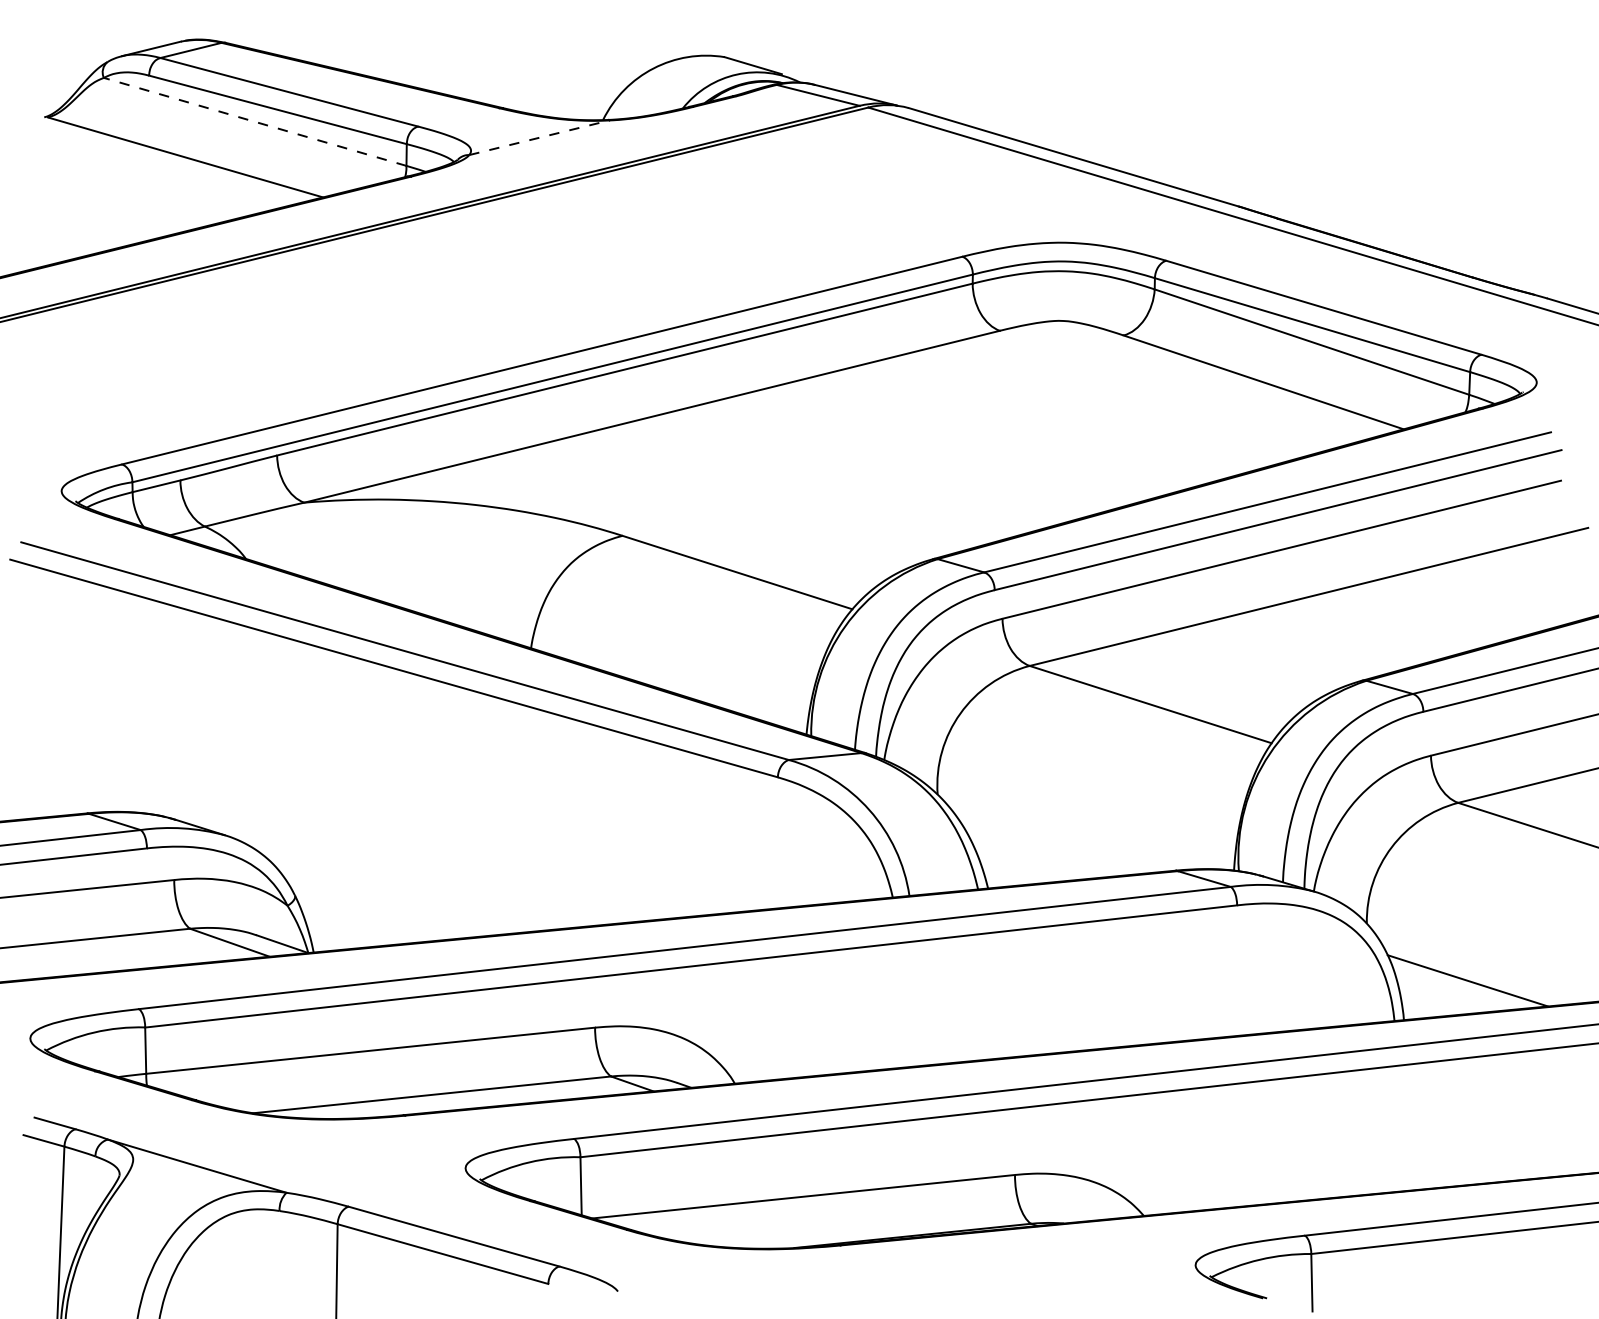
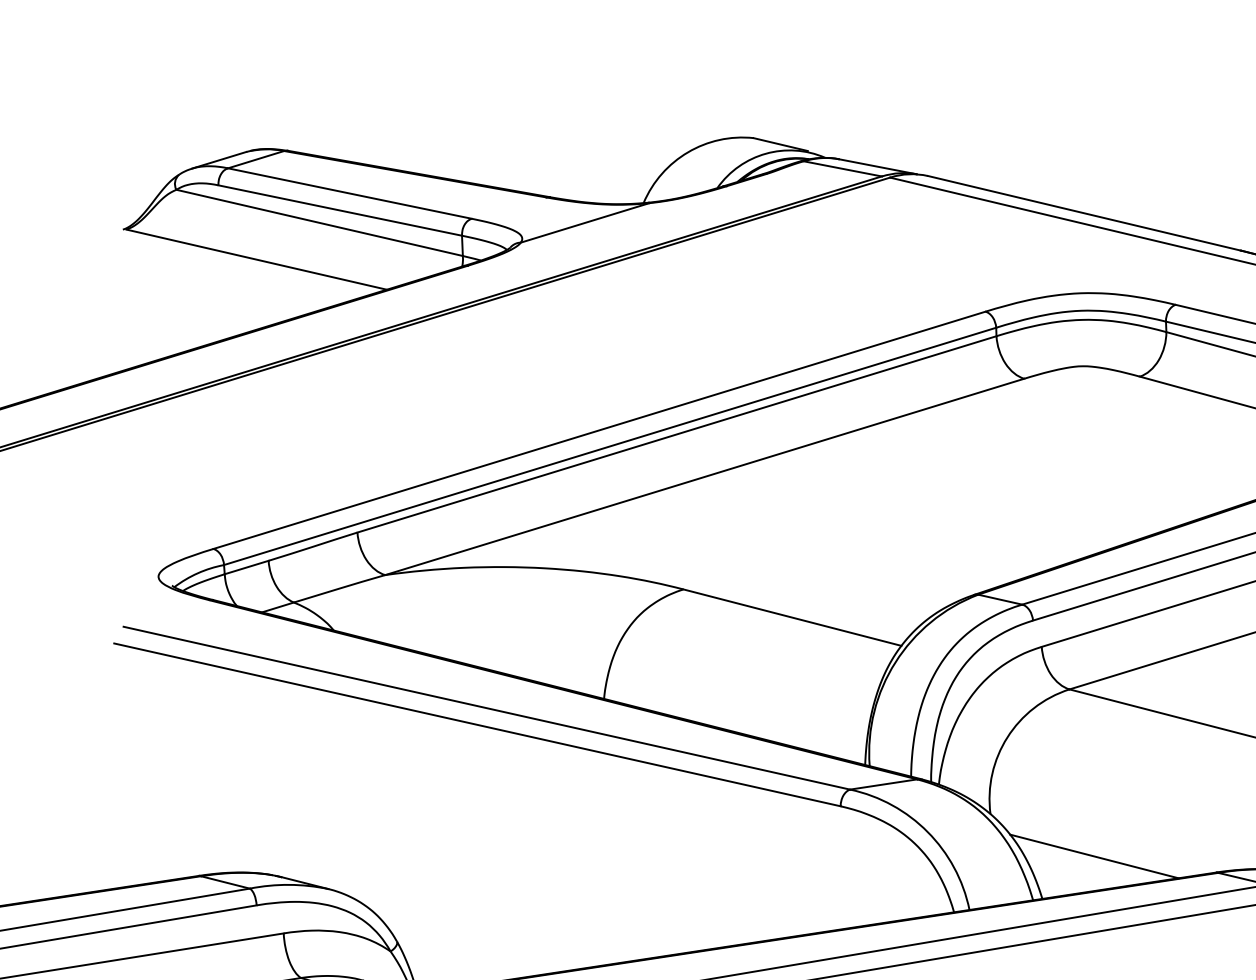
line: (255, 121) -> (319, 222), dashed -> solid
line: (539, 137) -> (585, 222), dashed -> solid
line: (1046, 845) -> (1094, 855), added

